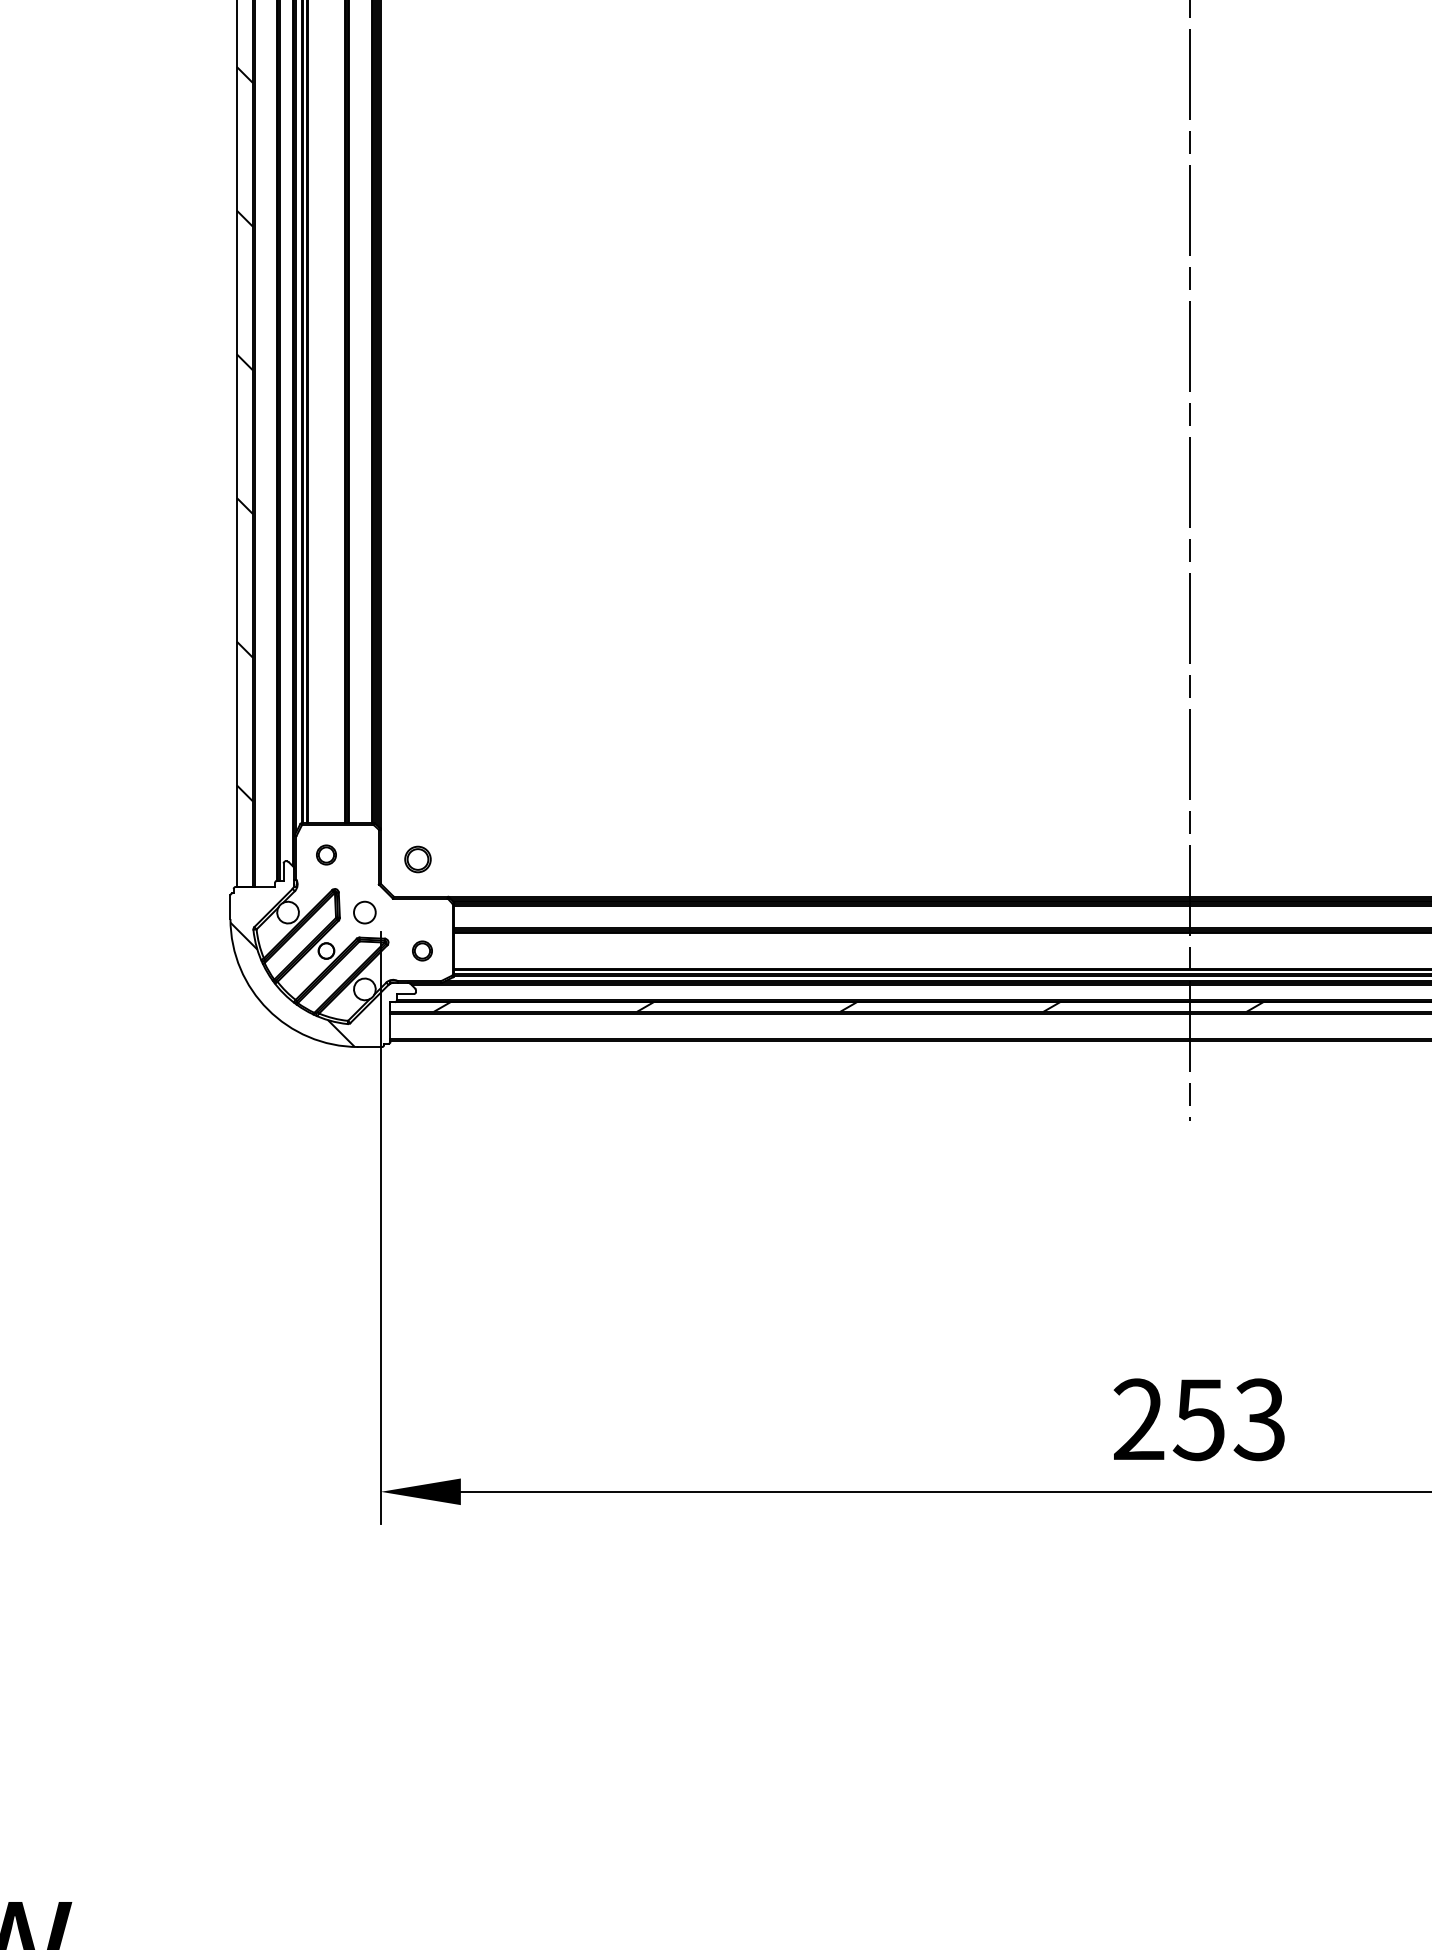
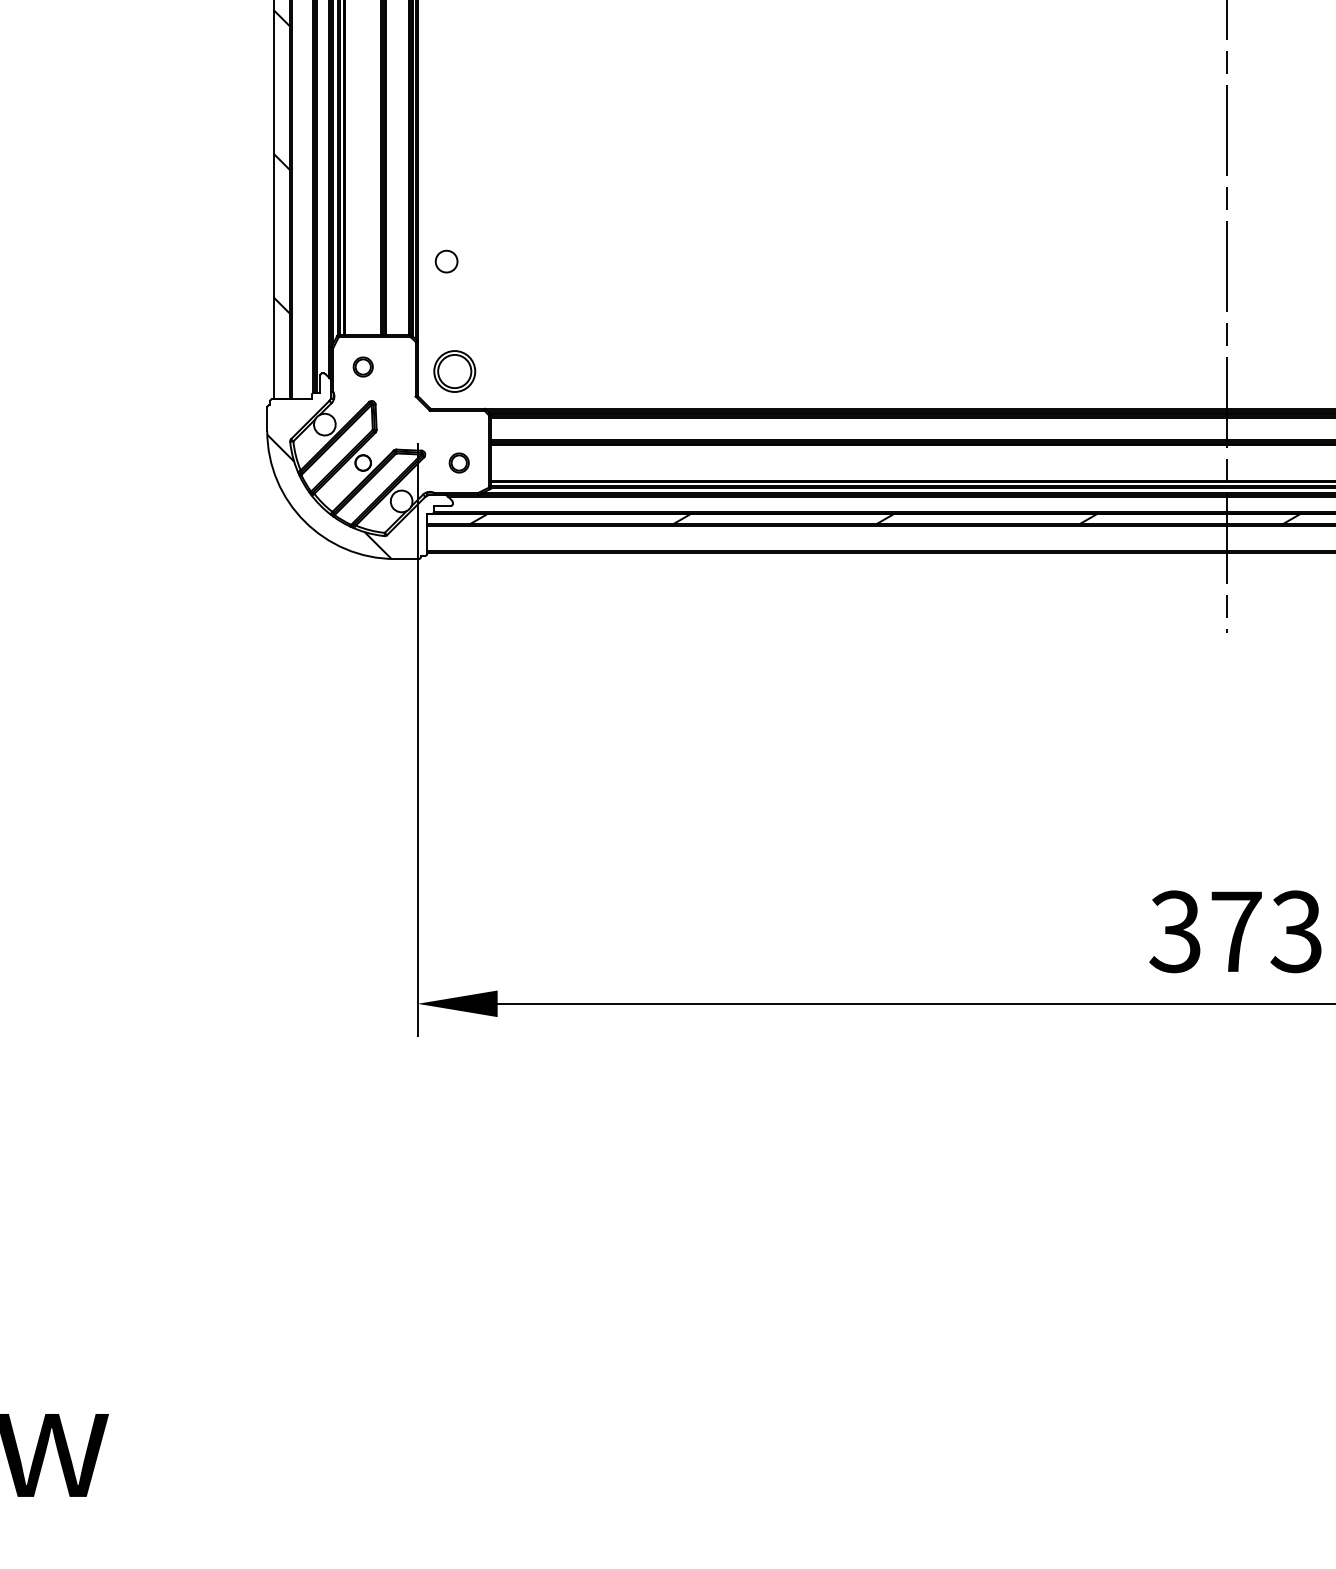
part: (417, 859) -> (454, 371), size x1.6
circle: (364, 912) -> (446, 261), moved
text: (1168, 1419) -> (1205, 931), 253 -> 373

